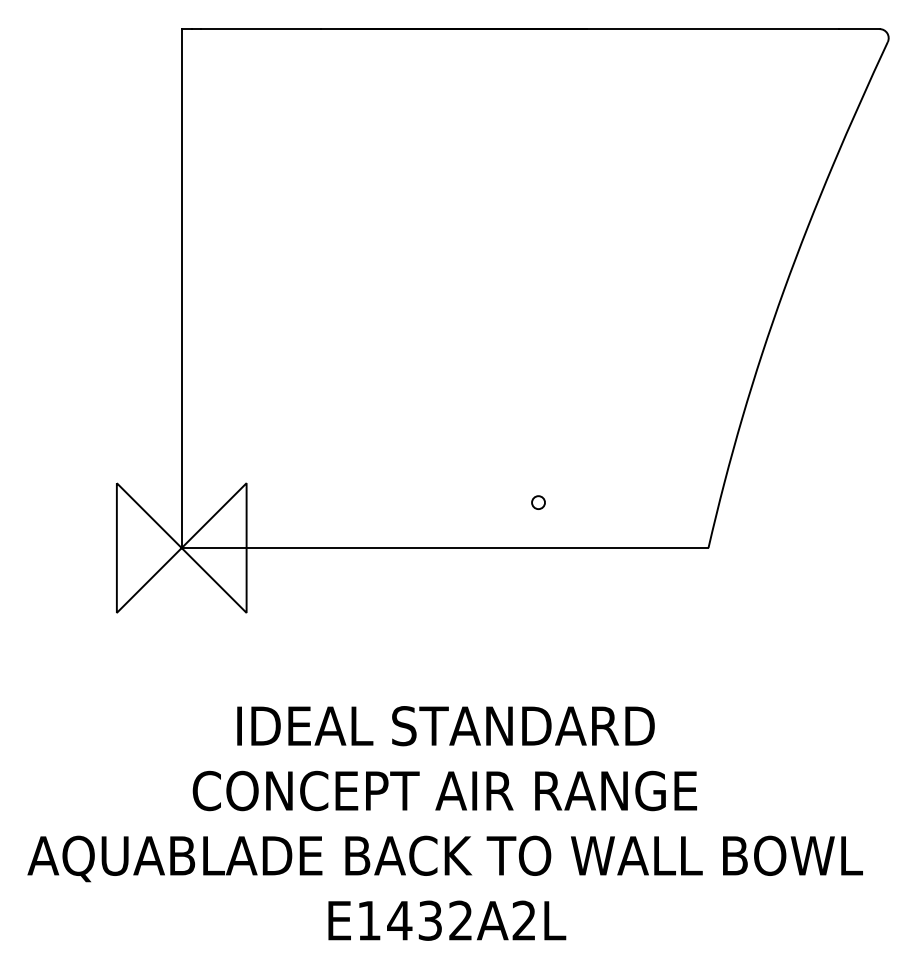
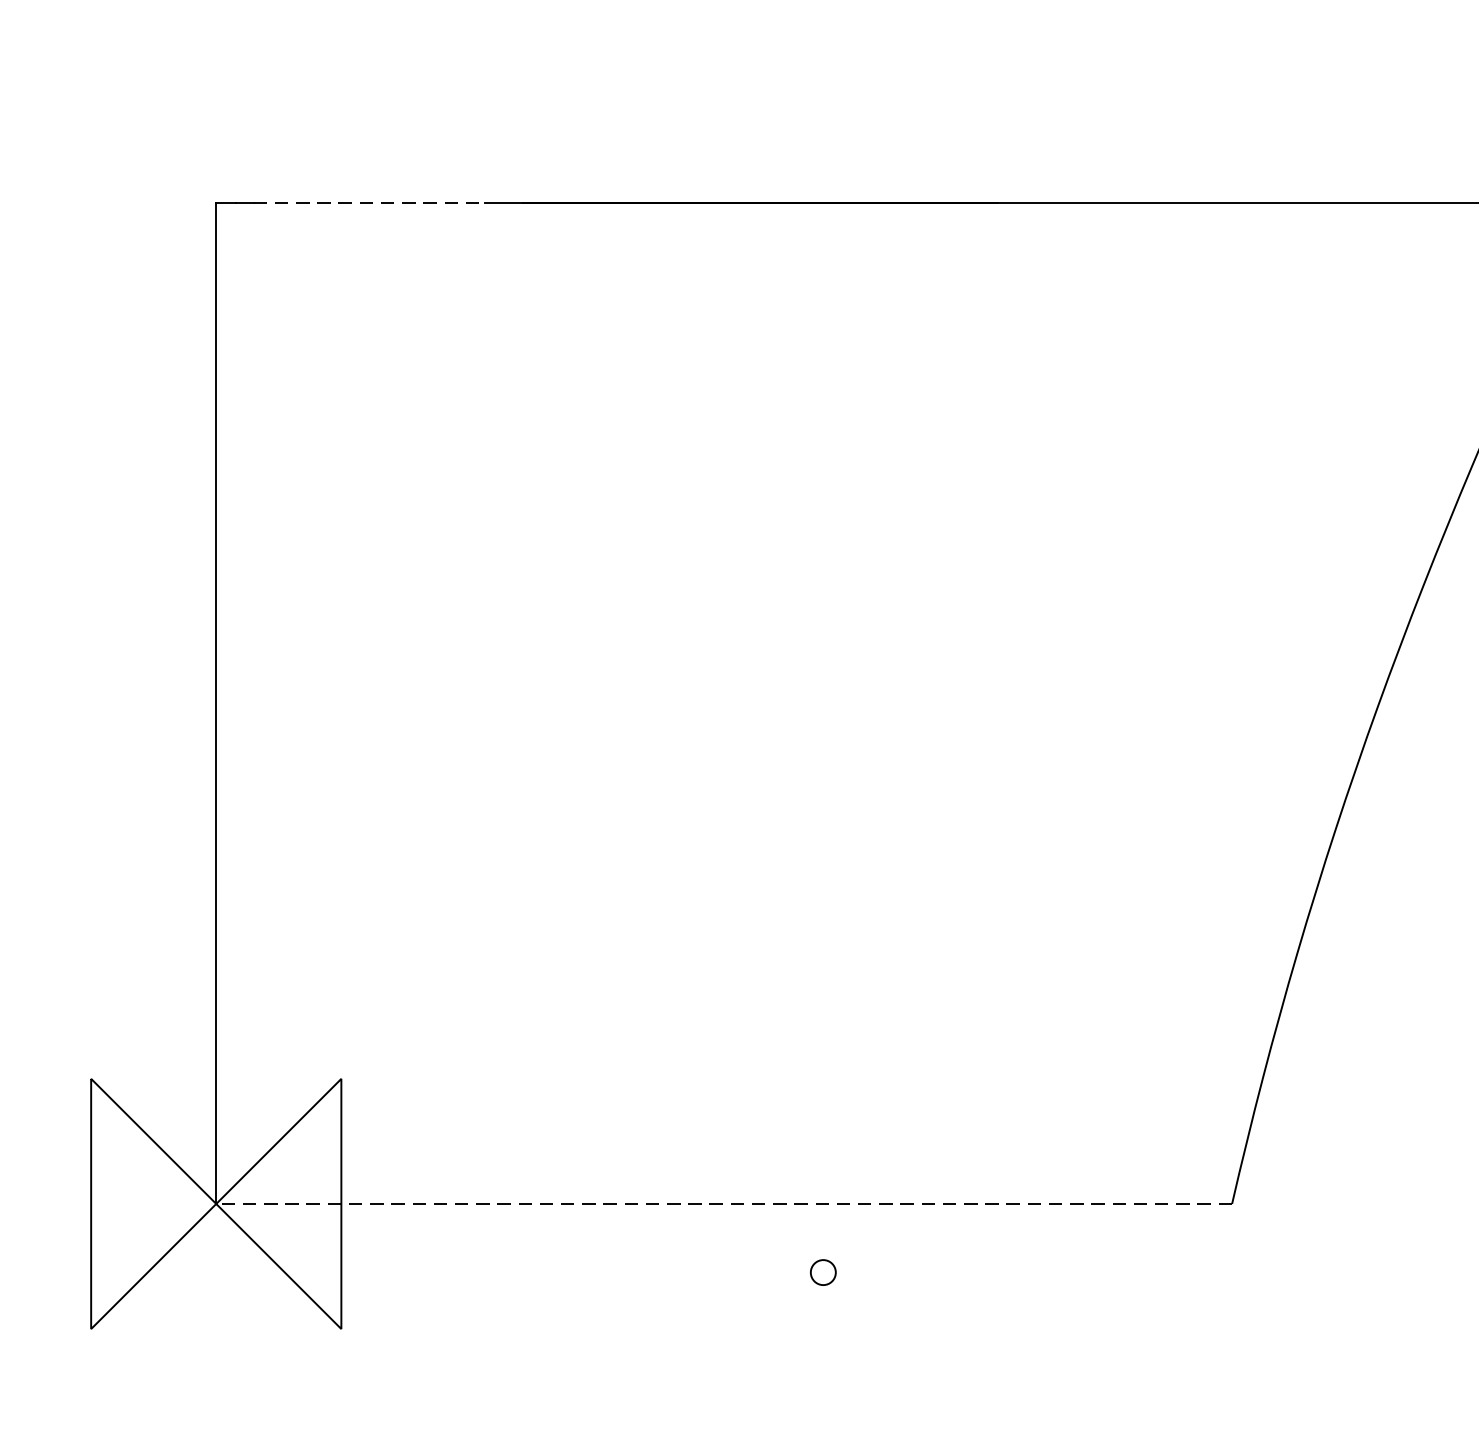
line: (261, 29) -> (370, 203), solid -> dashed
circle: (538, 502) -> (823, 1272), moved
line: (444, 548) -> (723, 1204), solid -> dashed

